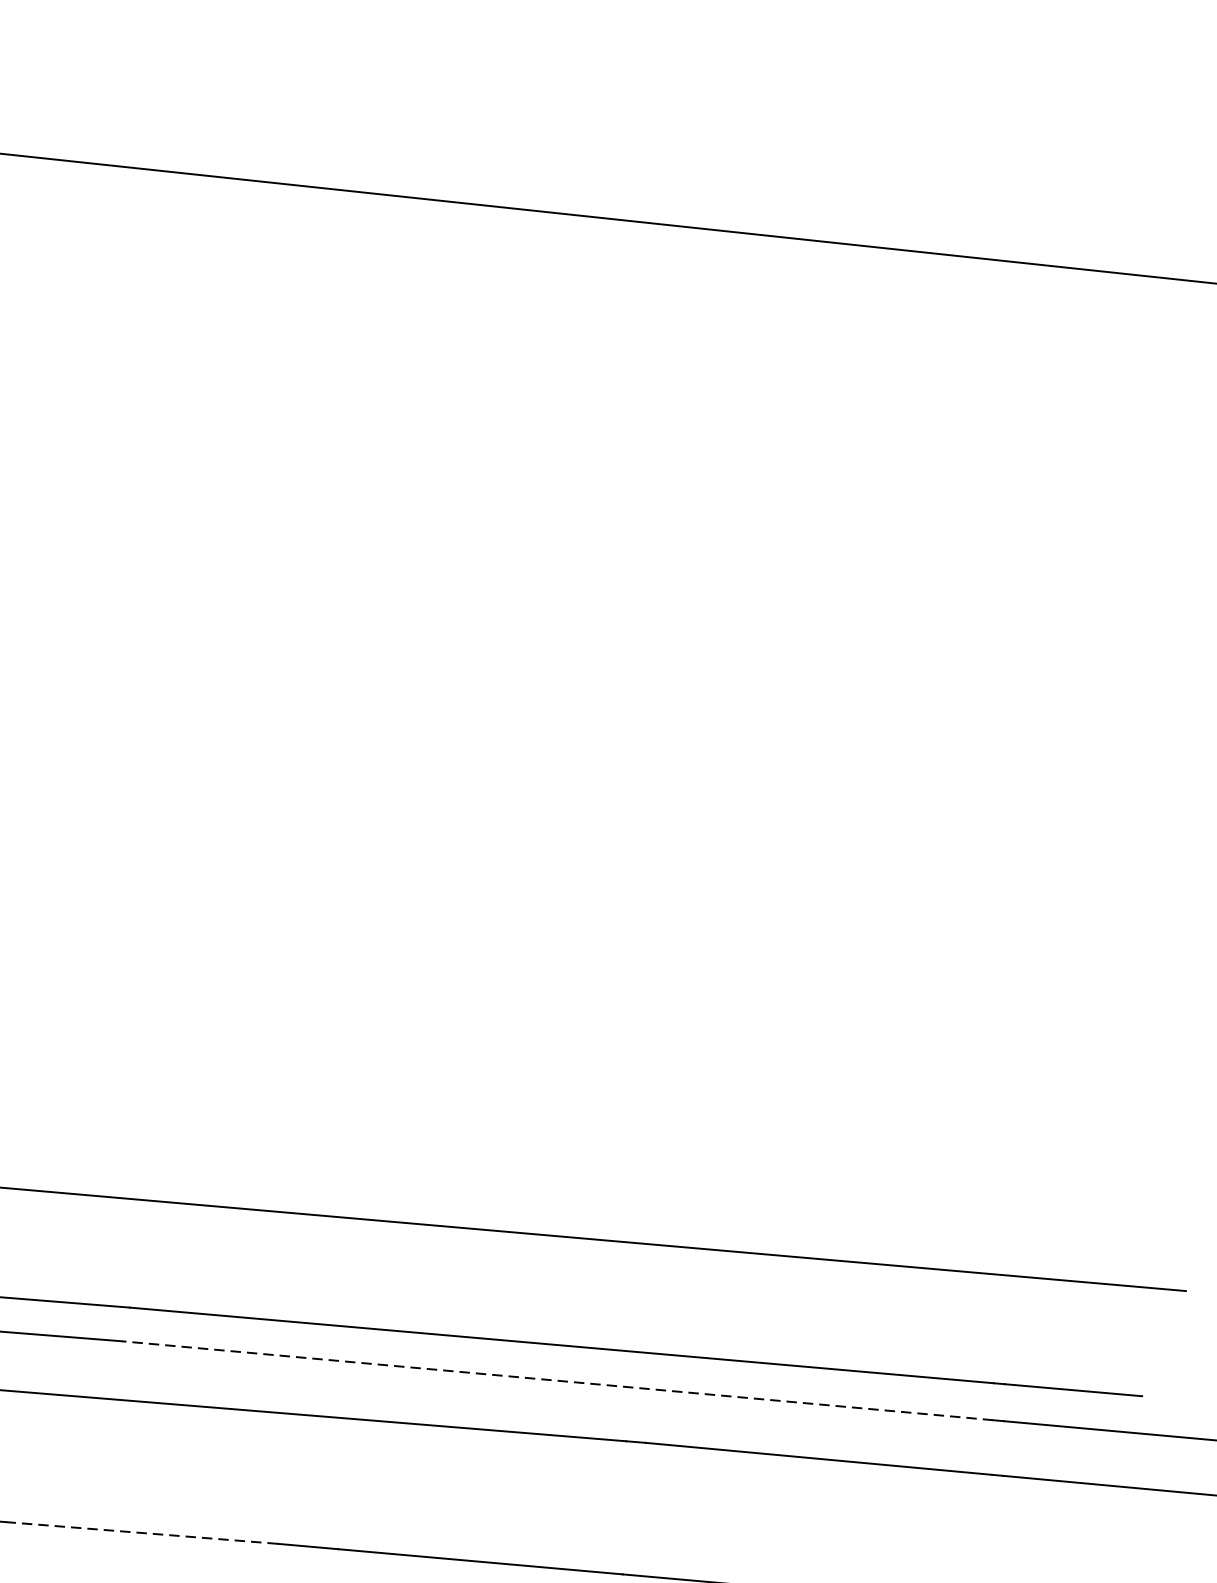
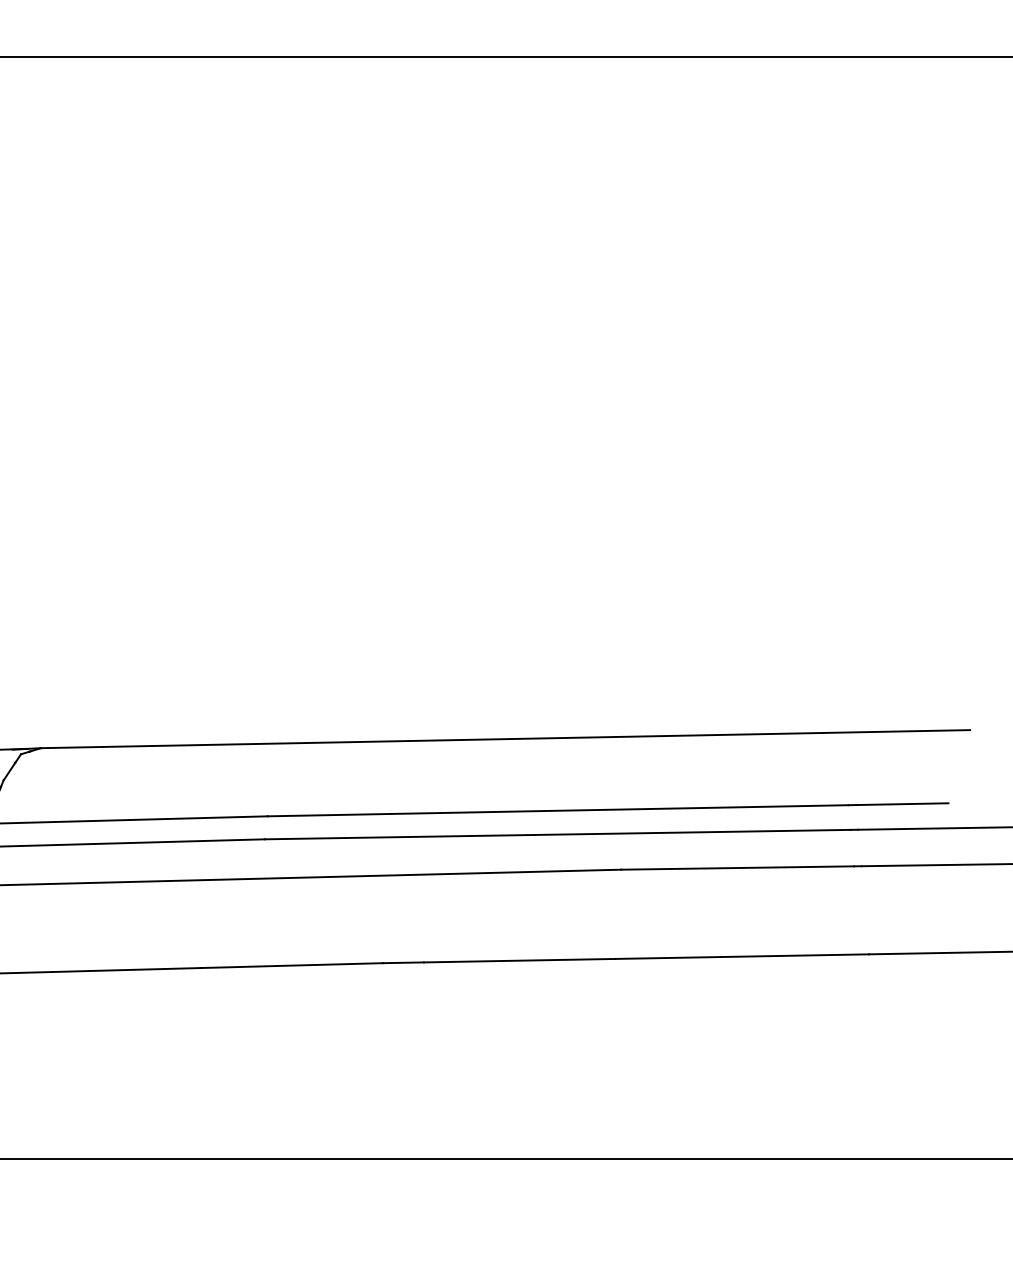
line: (557, 1380) -> (557, 834), dashed -> solid
line: (141, 1532) -> (291, 965), dashed -> solid

